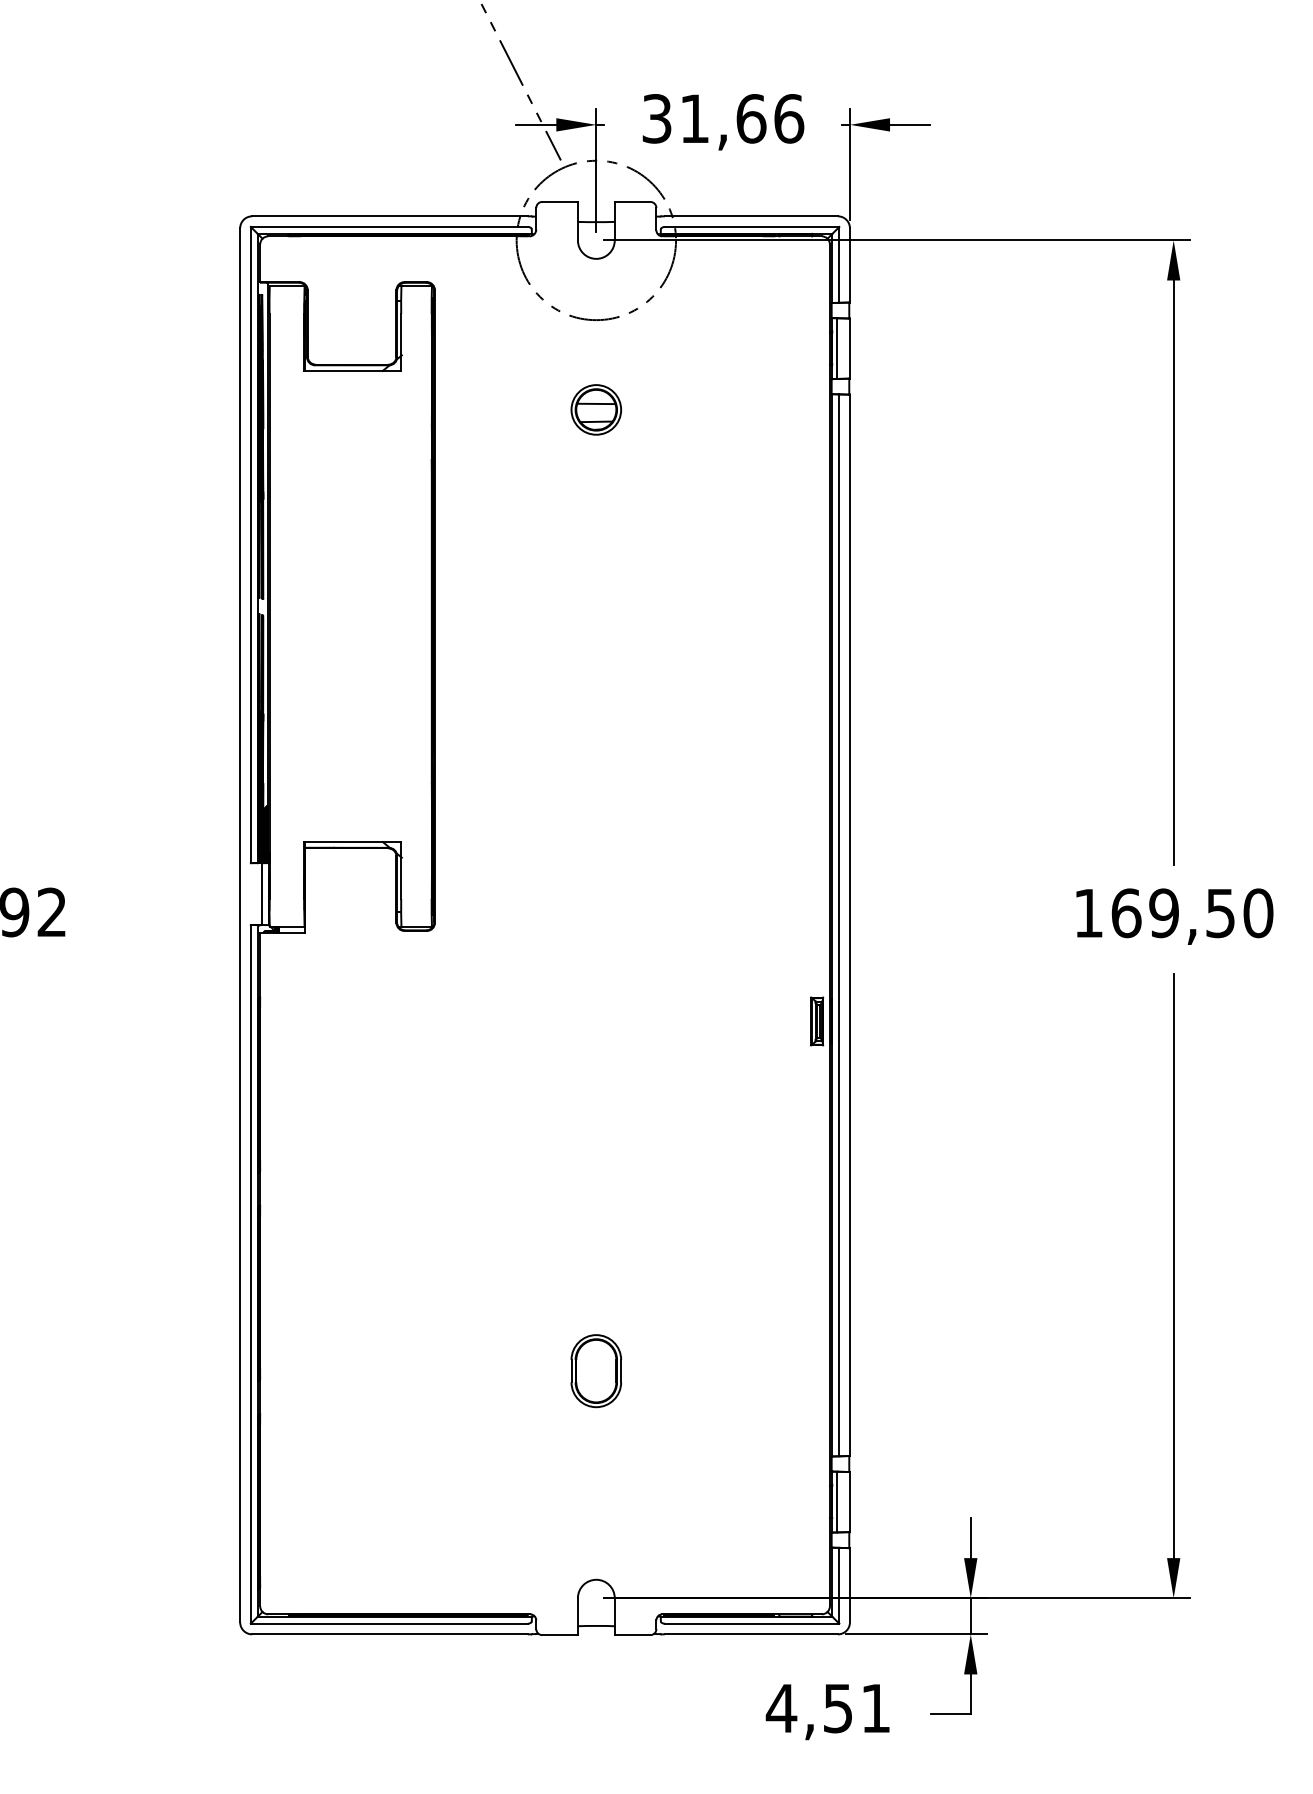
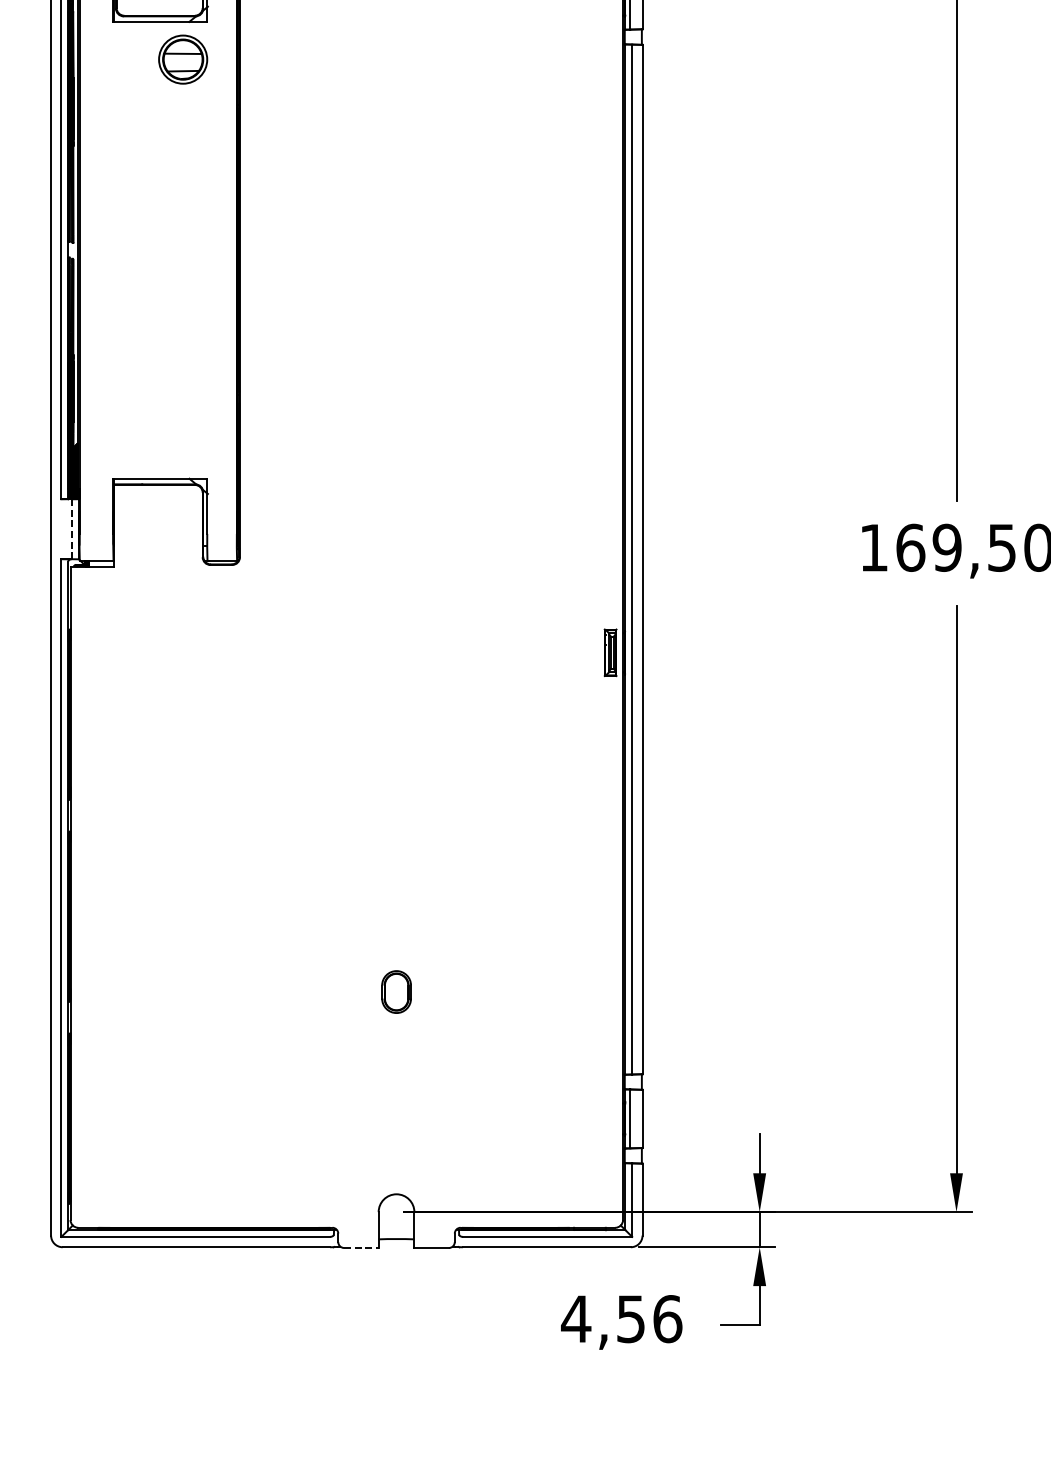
part: (596, 409) -> (183, 59), moved
line: (261, 894) -> (71, 529), solid -> dashed
part: (596, 1371) -> (396, 992), size x0.6
line: (560, 1635) -> (361, 1248), solid -> dashed
text: (876, 1708) -> (668, 1319), 4,51 -> 4,56

